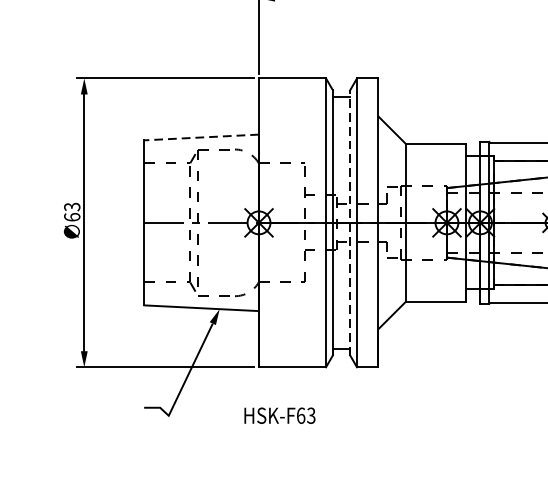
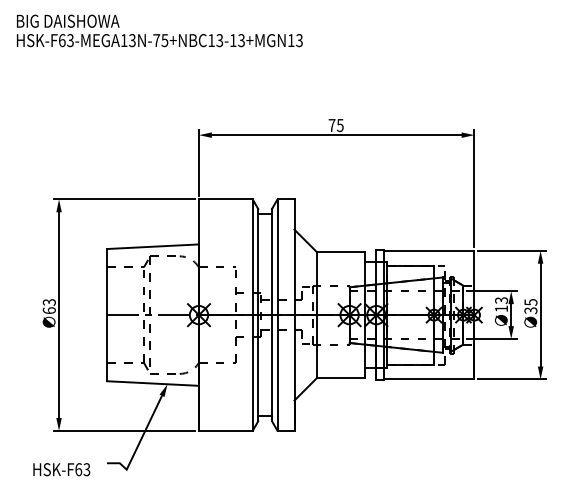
line: (202, 137) -> (153, 246), dashed -> solid
line: (350, 222) -> (272, 314), dashed -> solid
text: (279, 415) -> (61, 469), moved

